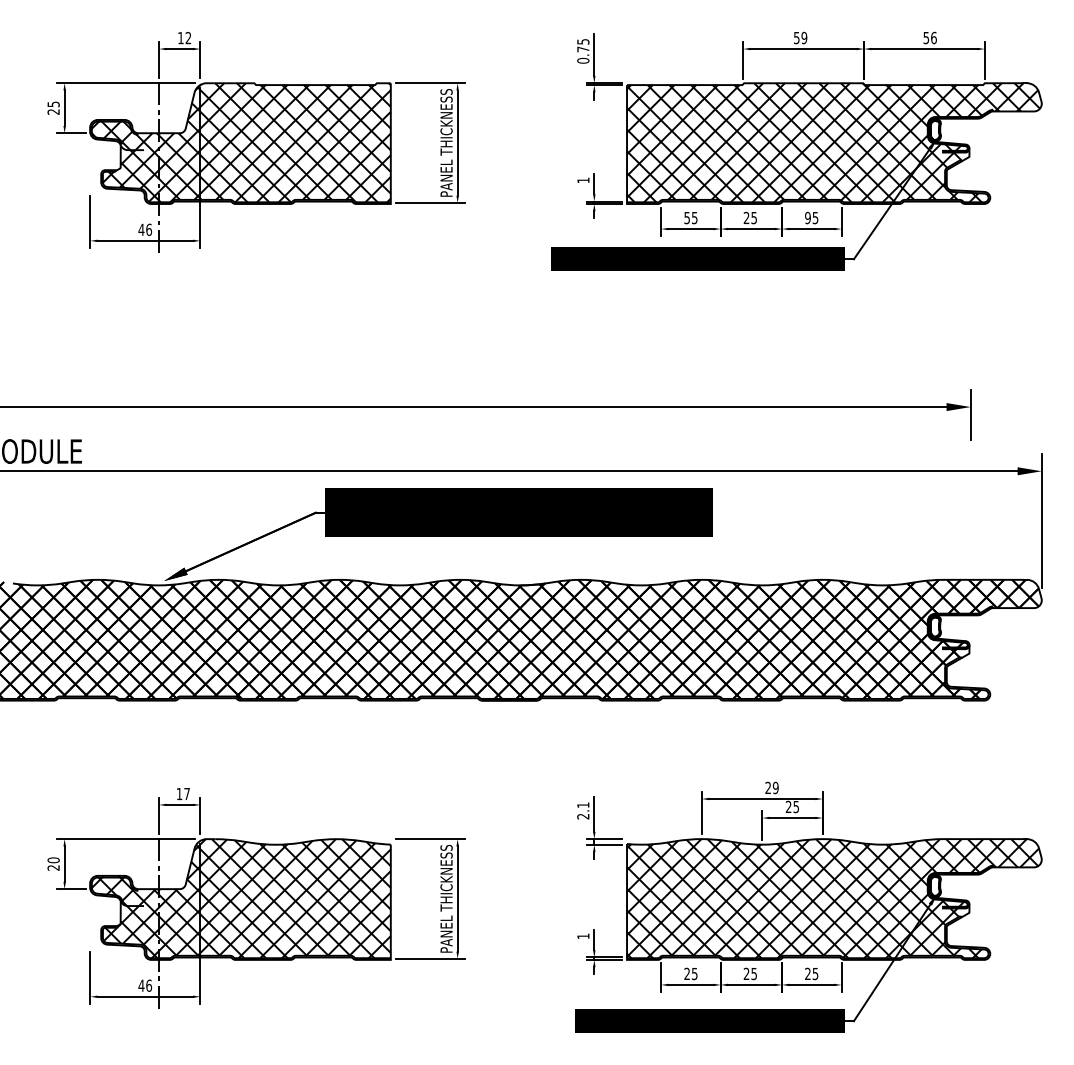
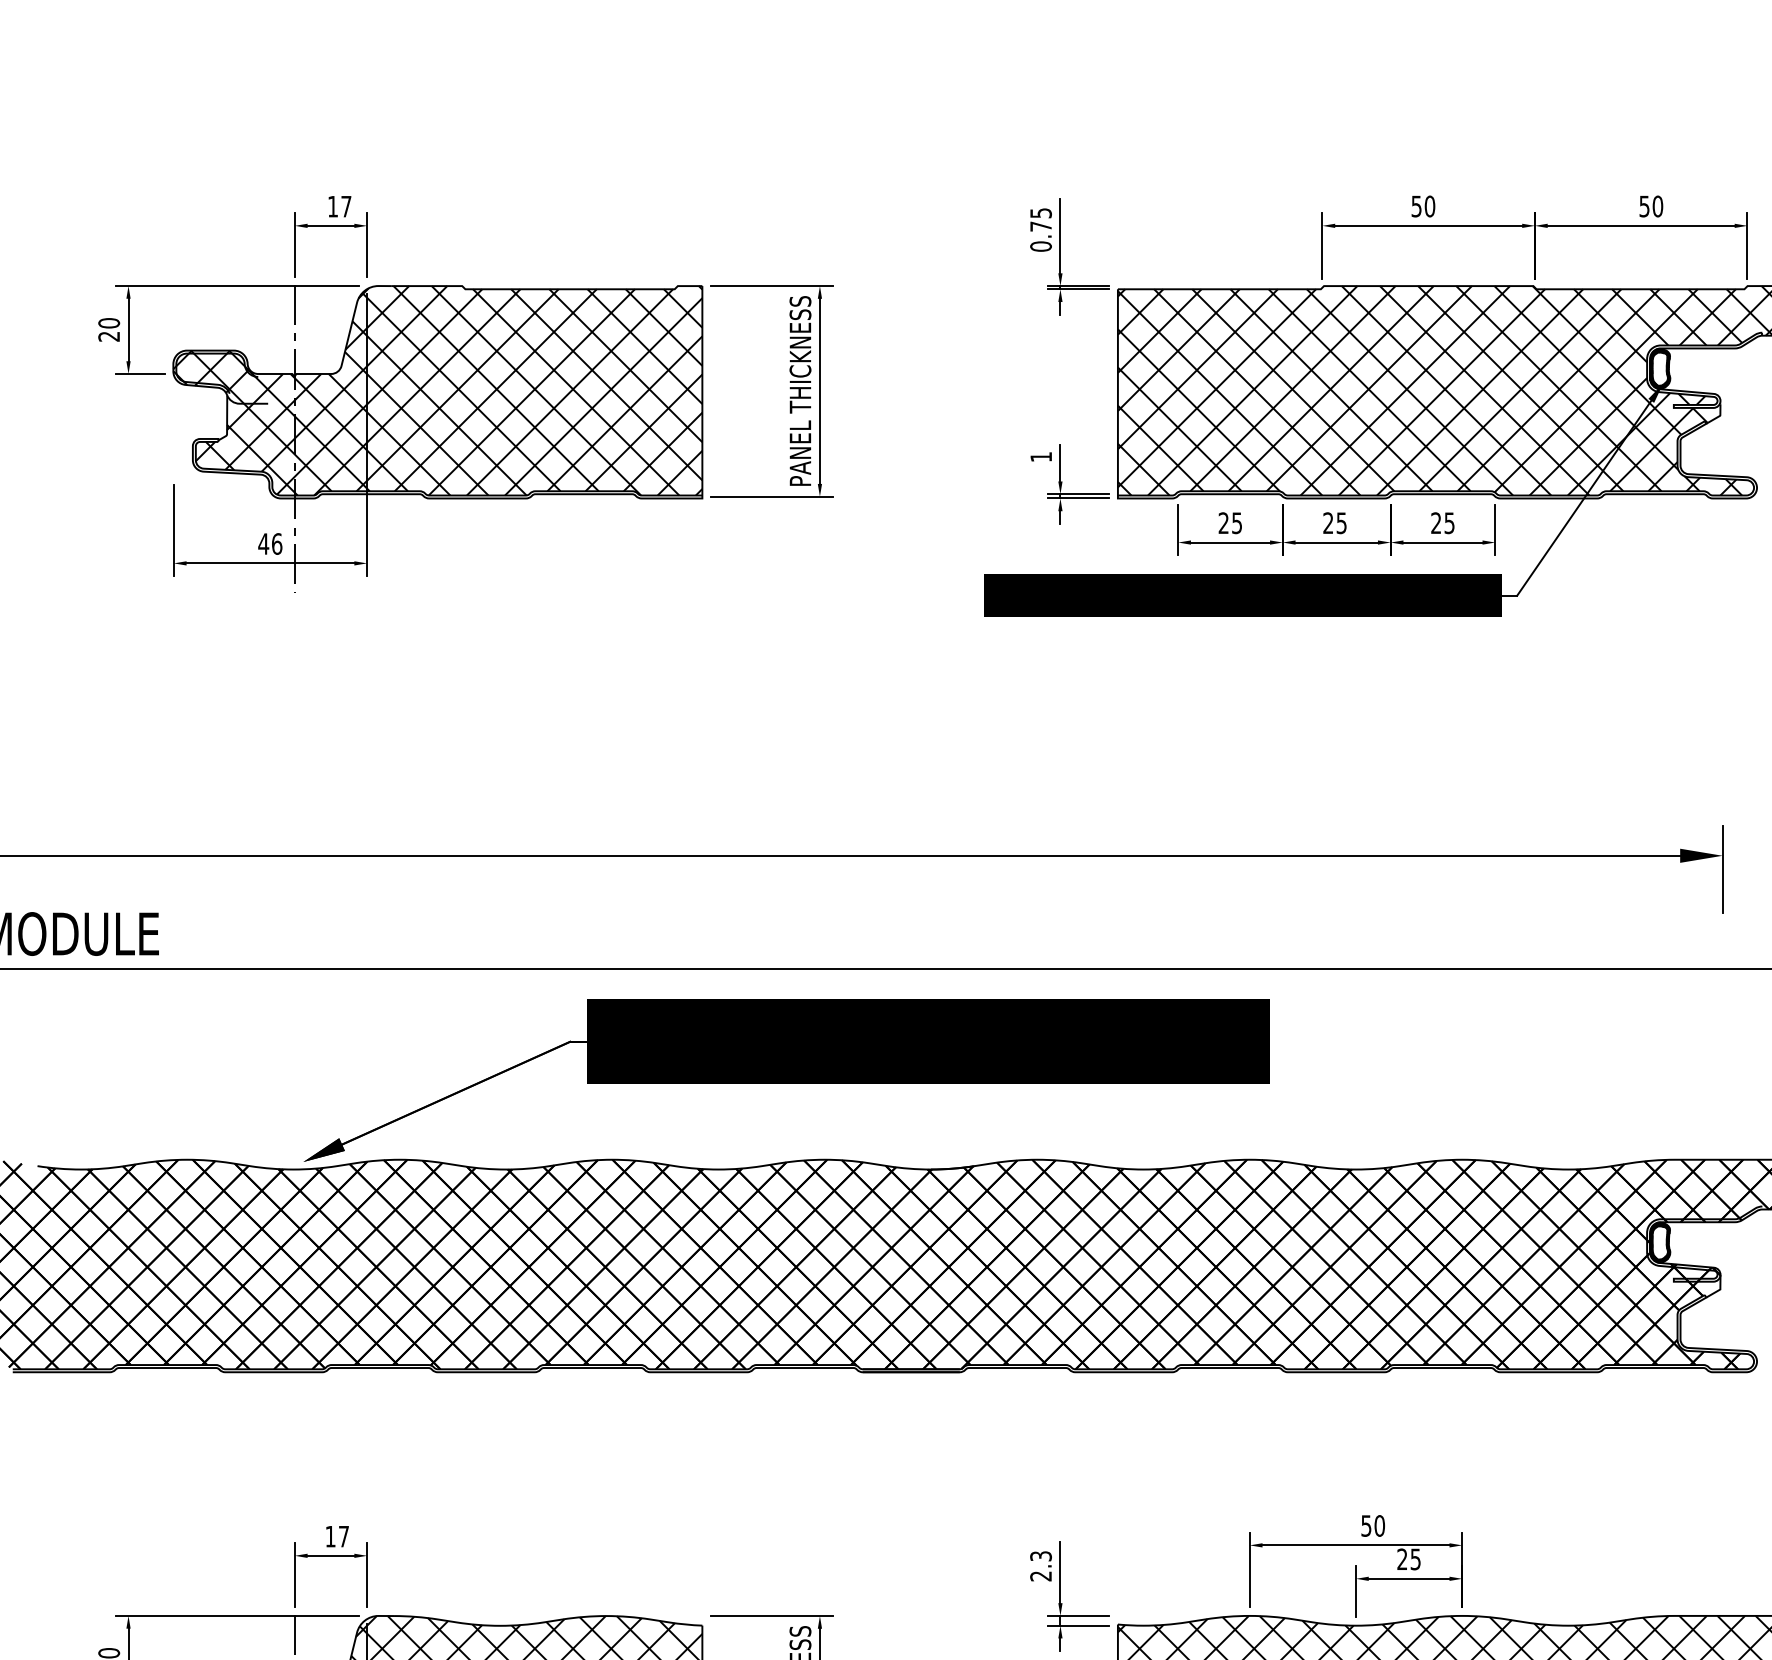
text: (933, 37) -> (1657, 205), 56 -> 50
text: (188, 38) -> (346, 207), 12 -> 17
text: (804, 38) -> (1430, 207), 59 -> 50
text: (53, 104) -> (108, 323), 25 -> 20
text: (686, 217) -> (1222, 522), 55 -> 25
text: (807, 218) -> (1435, 524), 95 -> 25
text: (771, 787) -> (1372, 1525), 29 -> 50
text: (583, 805) -> (1041, 1556), 2.1 -> 2.3

